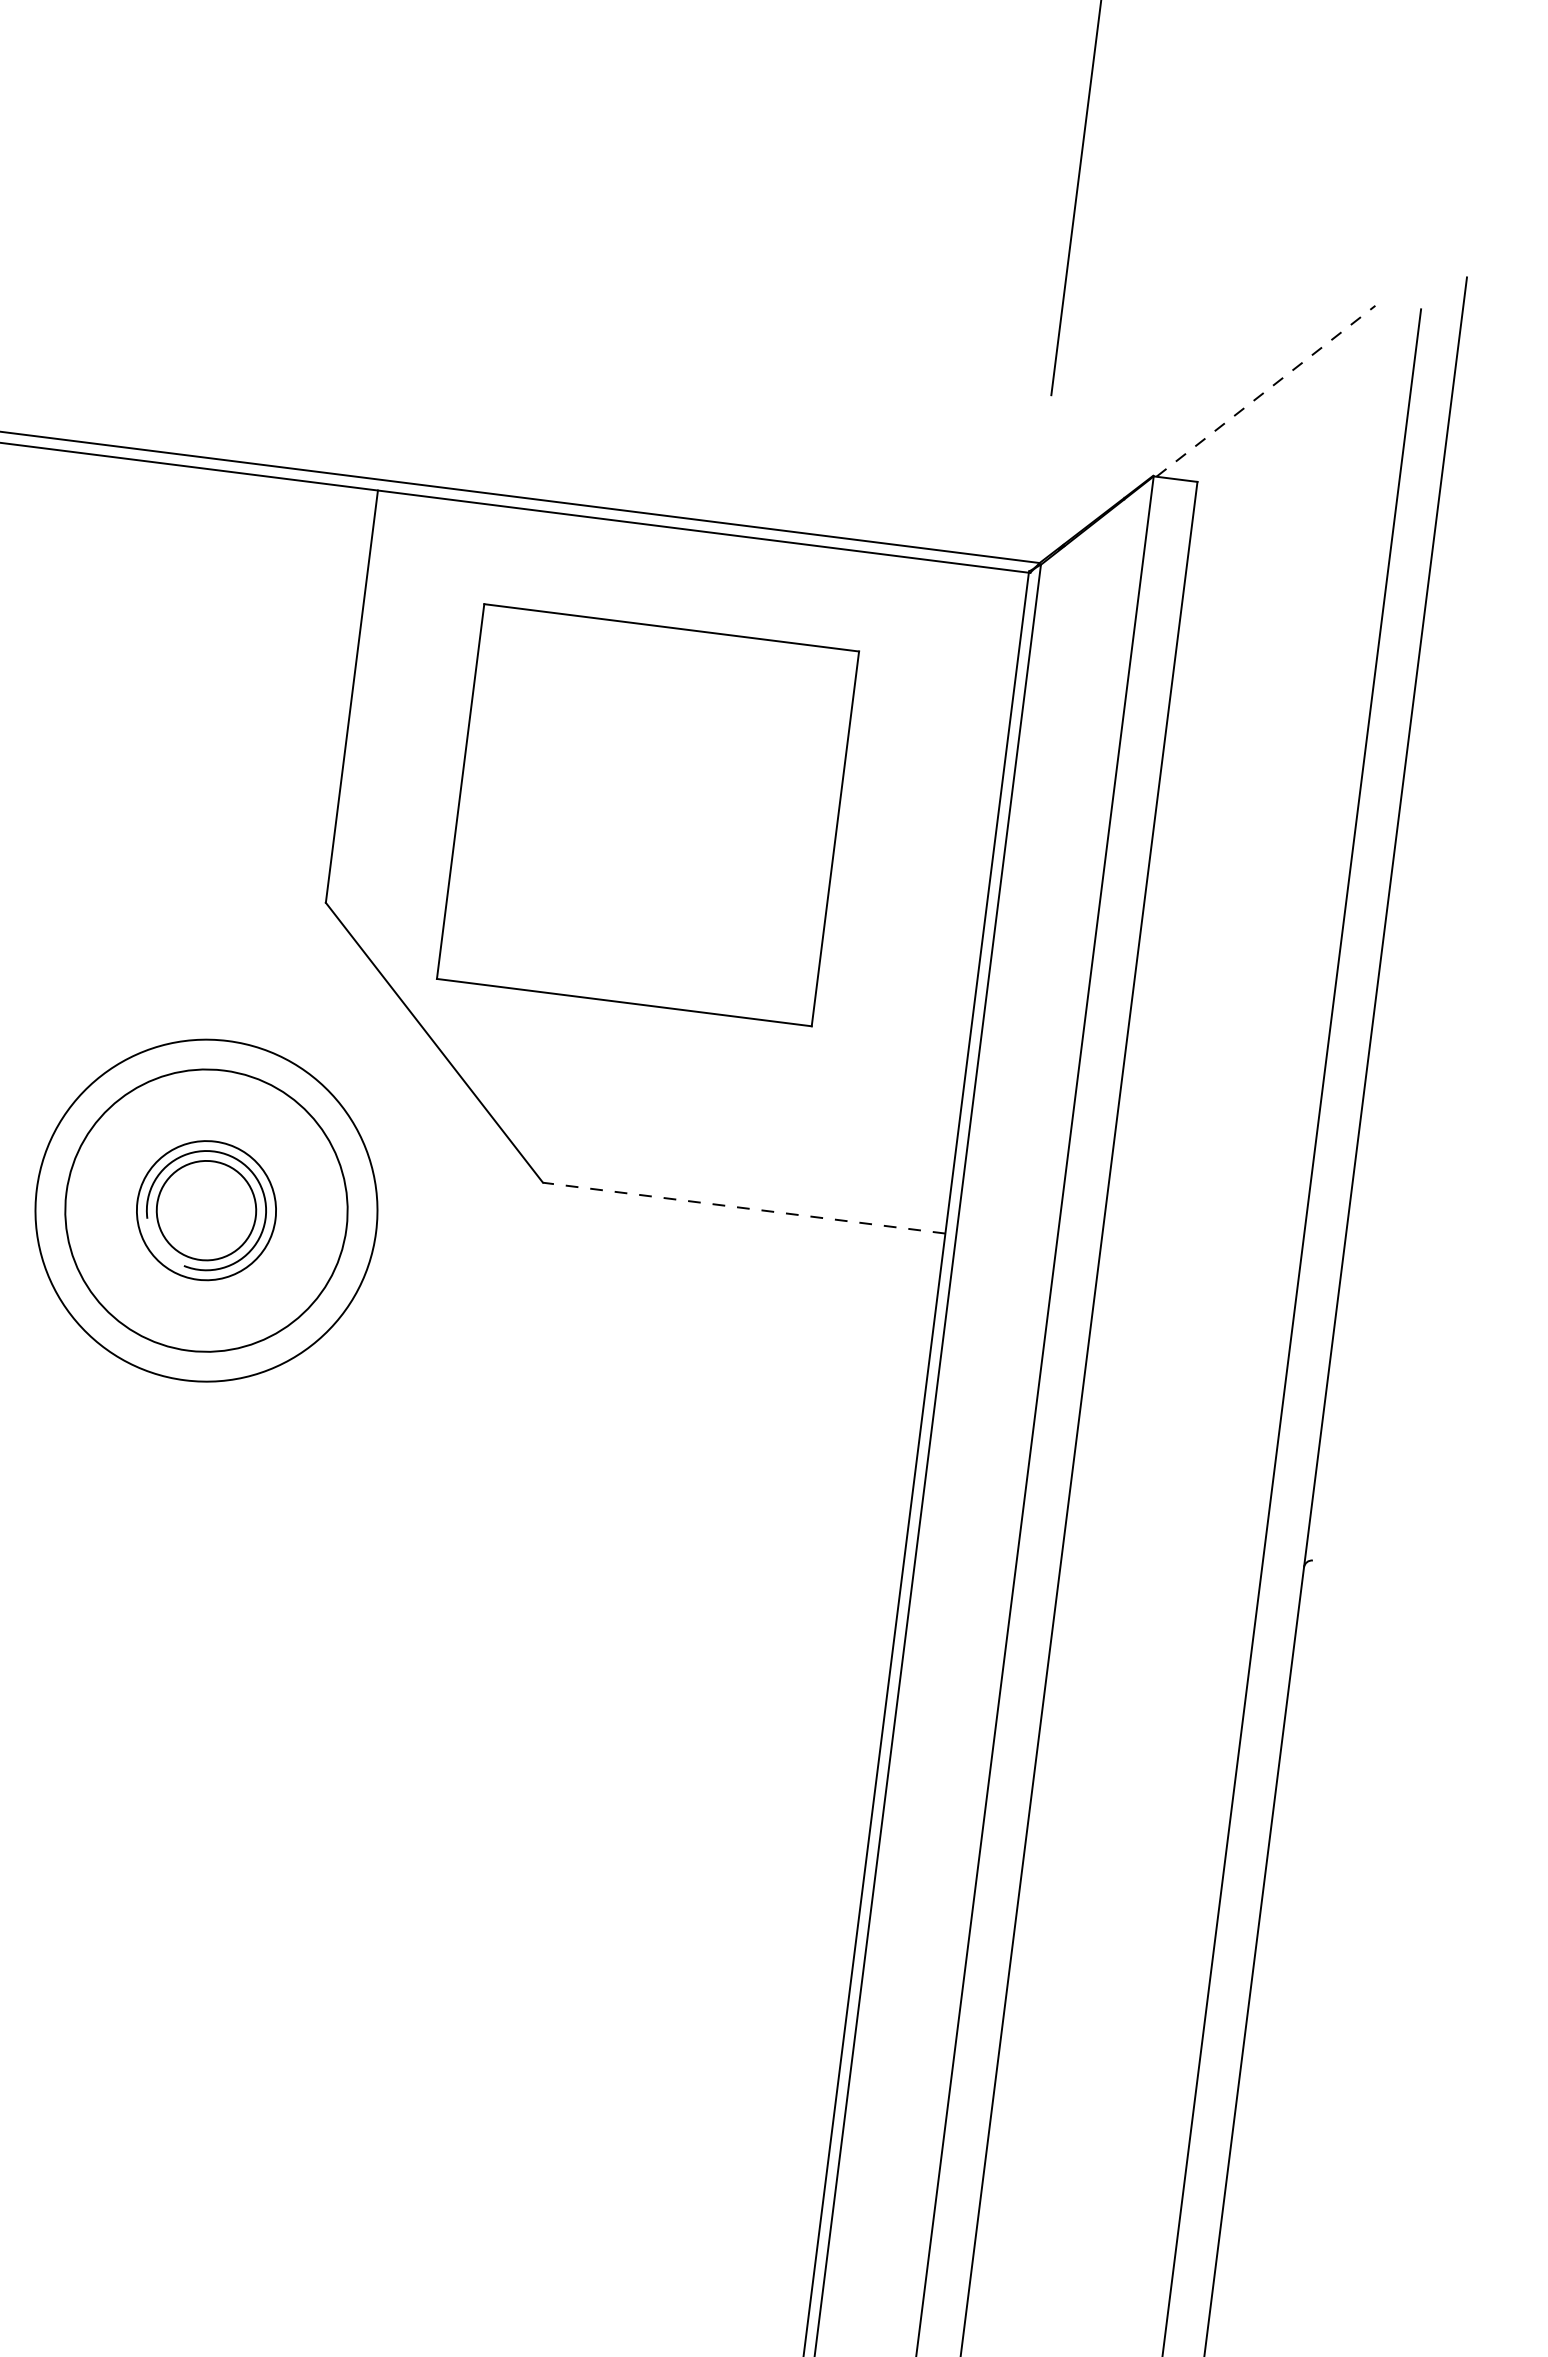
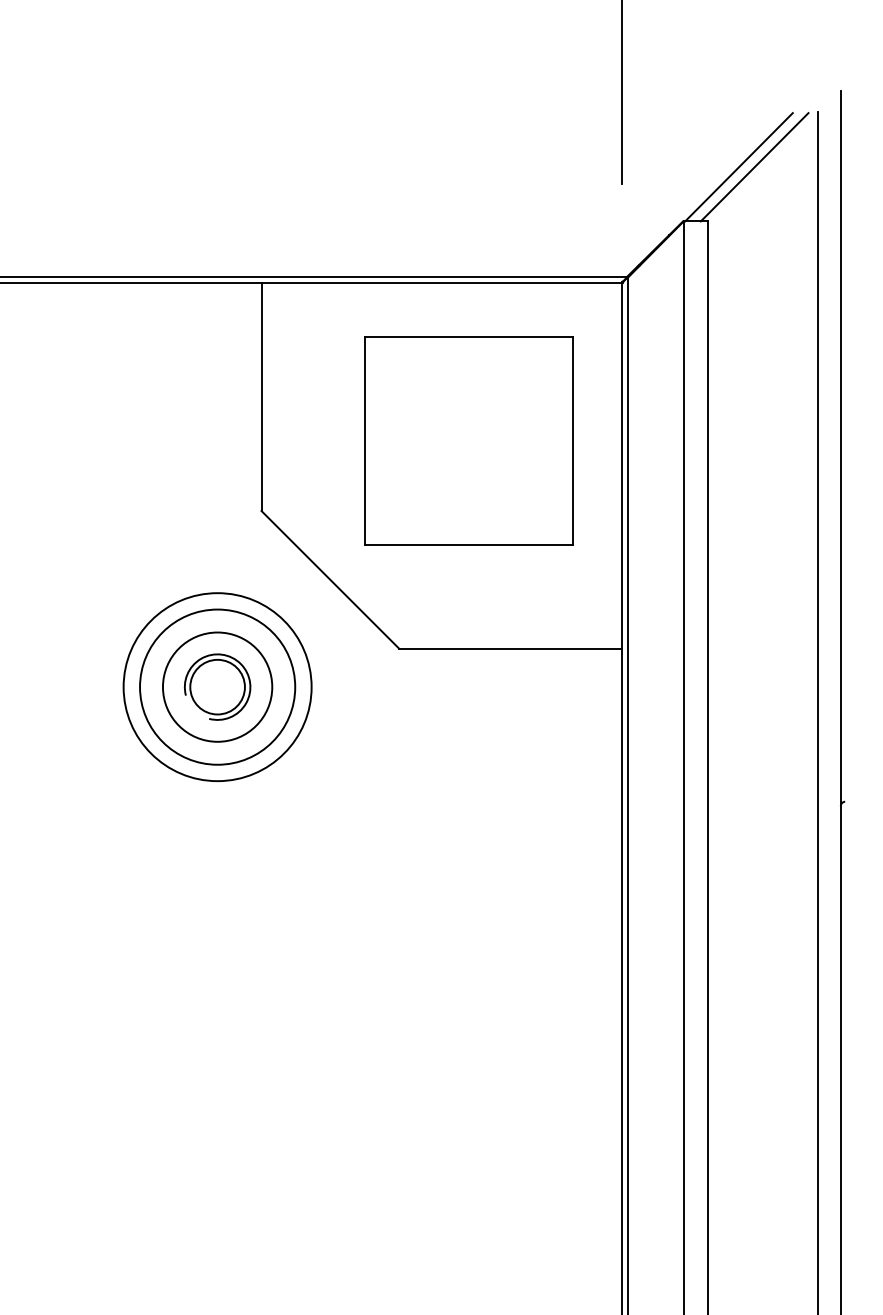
line: (1266, 390) -> (739, 166), dashed -> solid
line: (1293, 395) -> (754, 167), added
part: (646, 814) -> (468, 440), moved
line: (743, 1207) -> (510, 648), dashed -> solid
circle: (206, 1209) -> (217, 686), size x1.43

